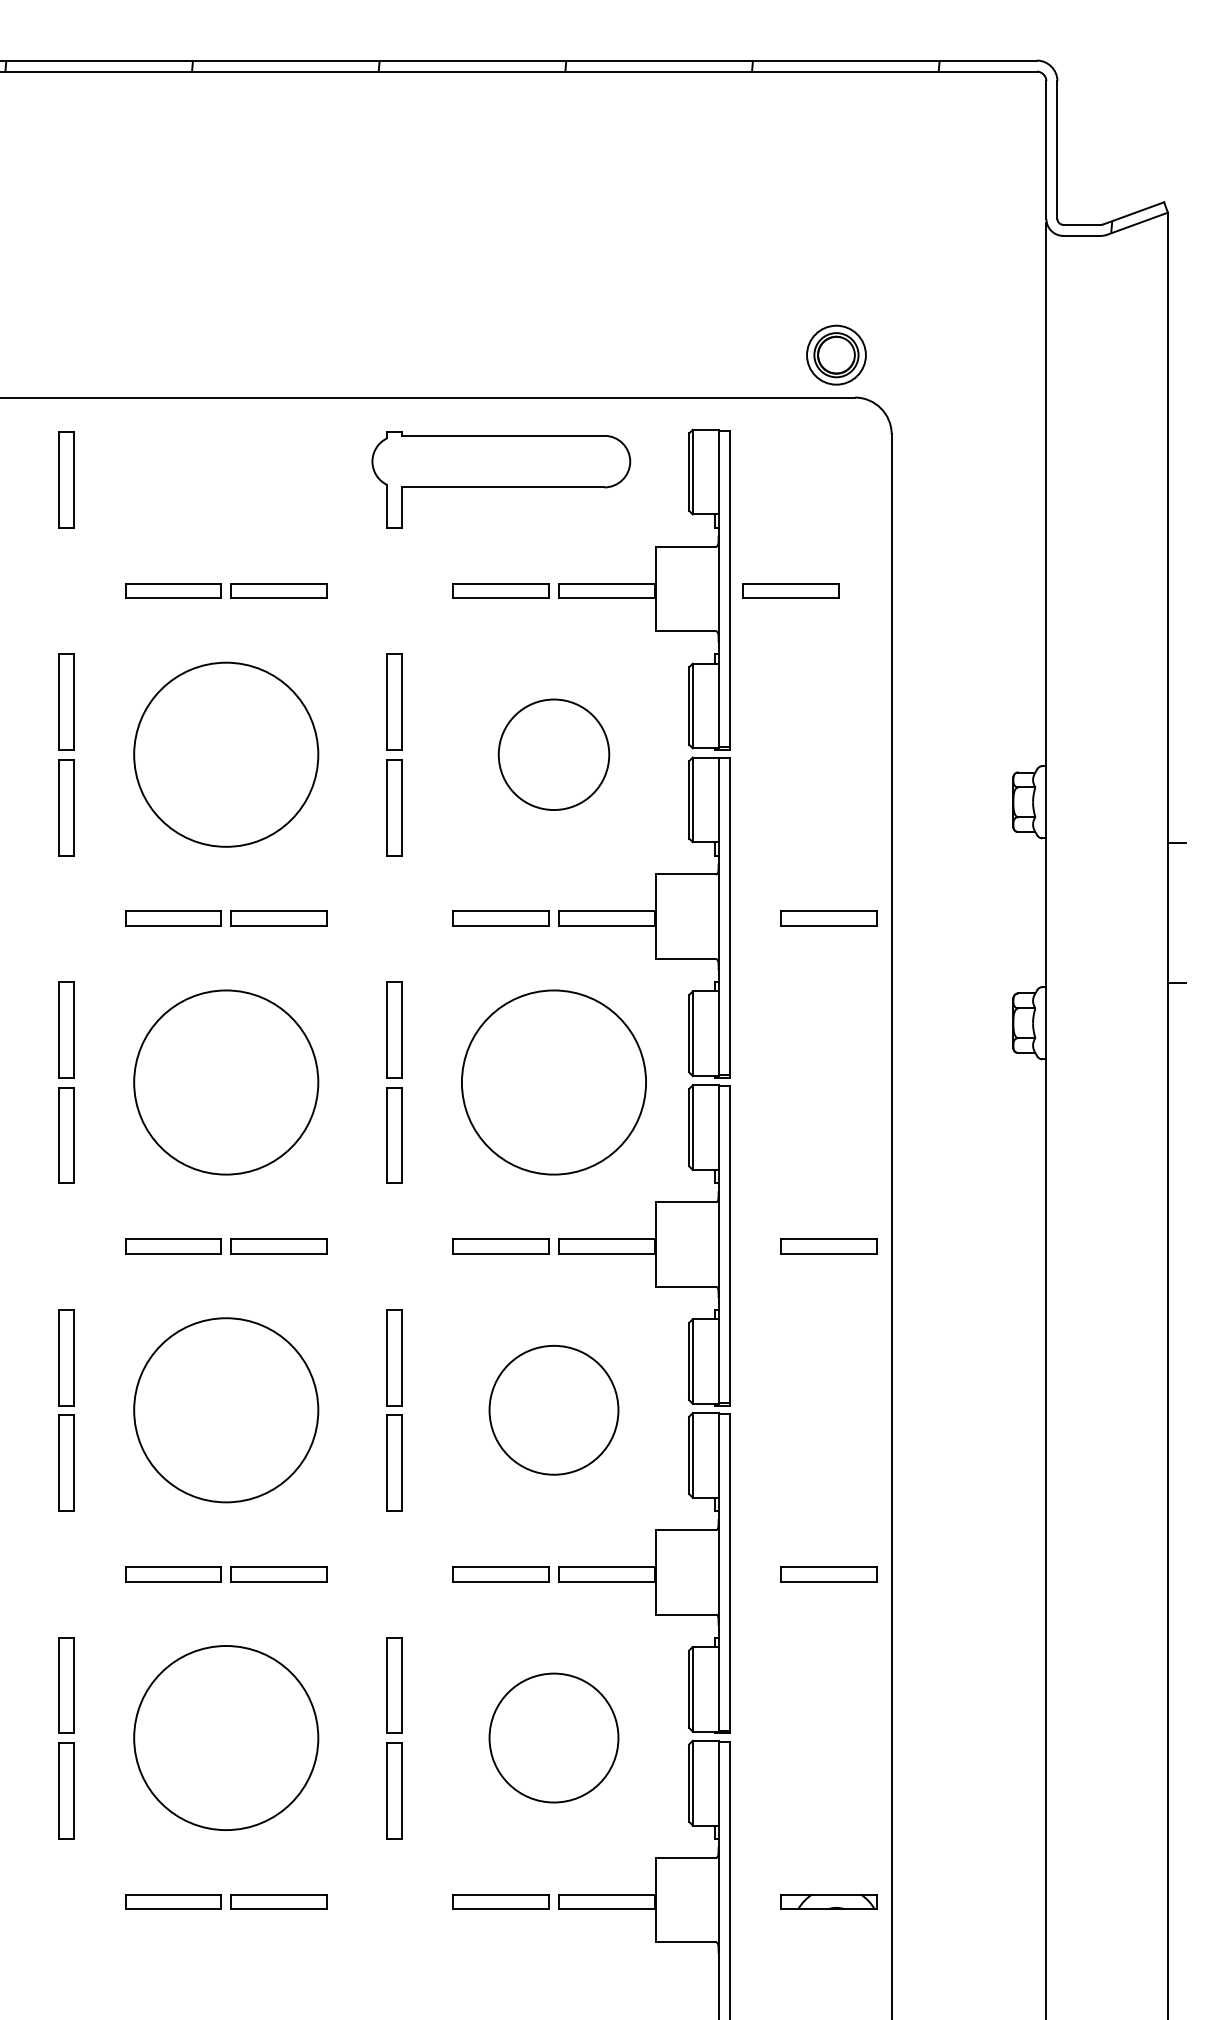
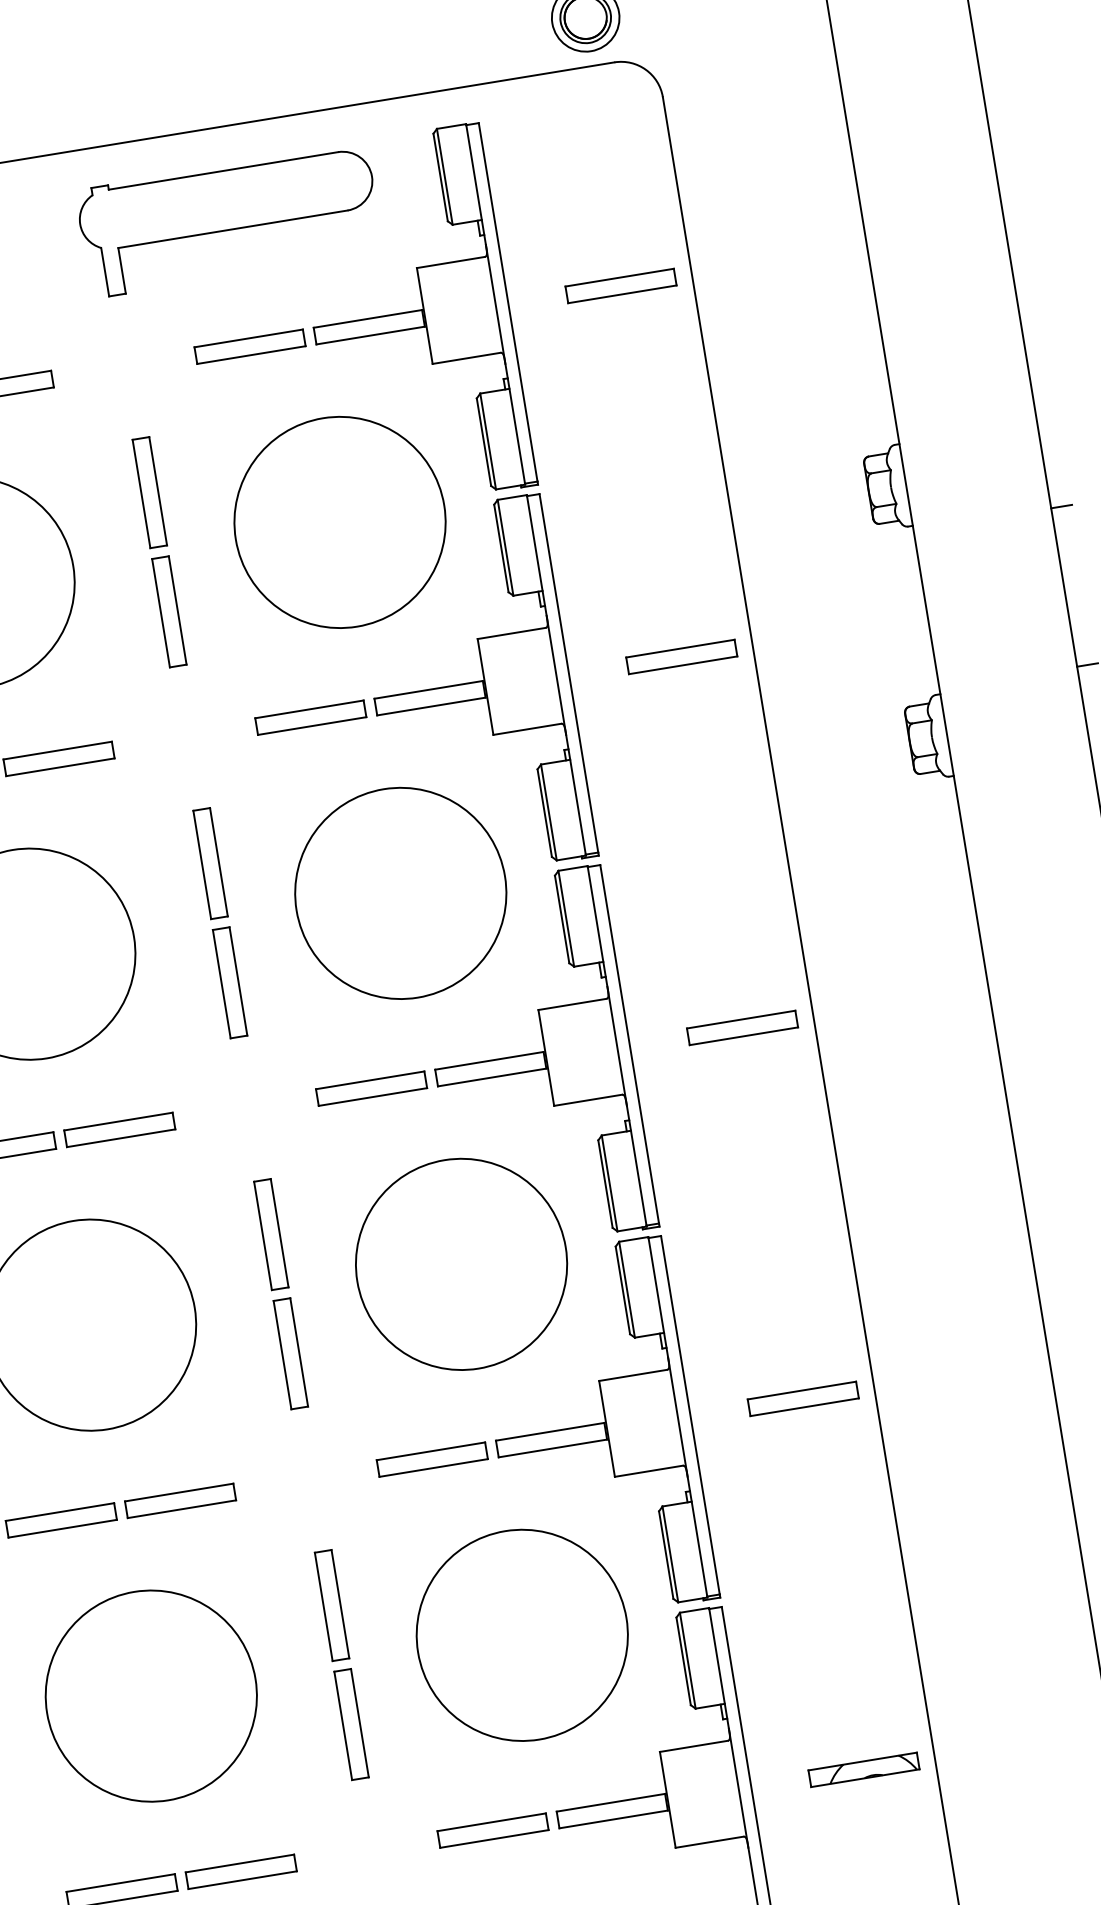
part: (790, 590) -> (620, 285), moved
circle: (553, 754) -> (339, 522), size x1.67
circle: (553, 1410) -> (461, 1264), size x1.43
circle: (553, 1738) -> (521, 1635), size x1.43

